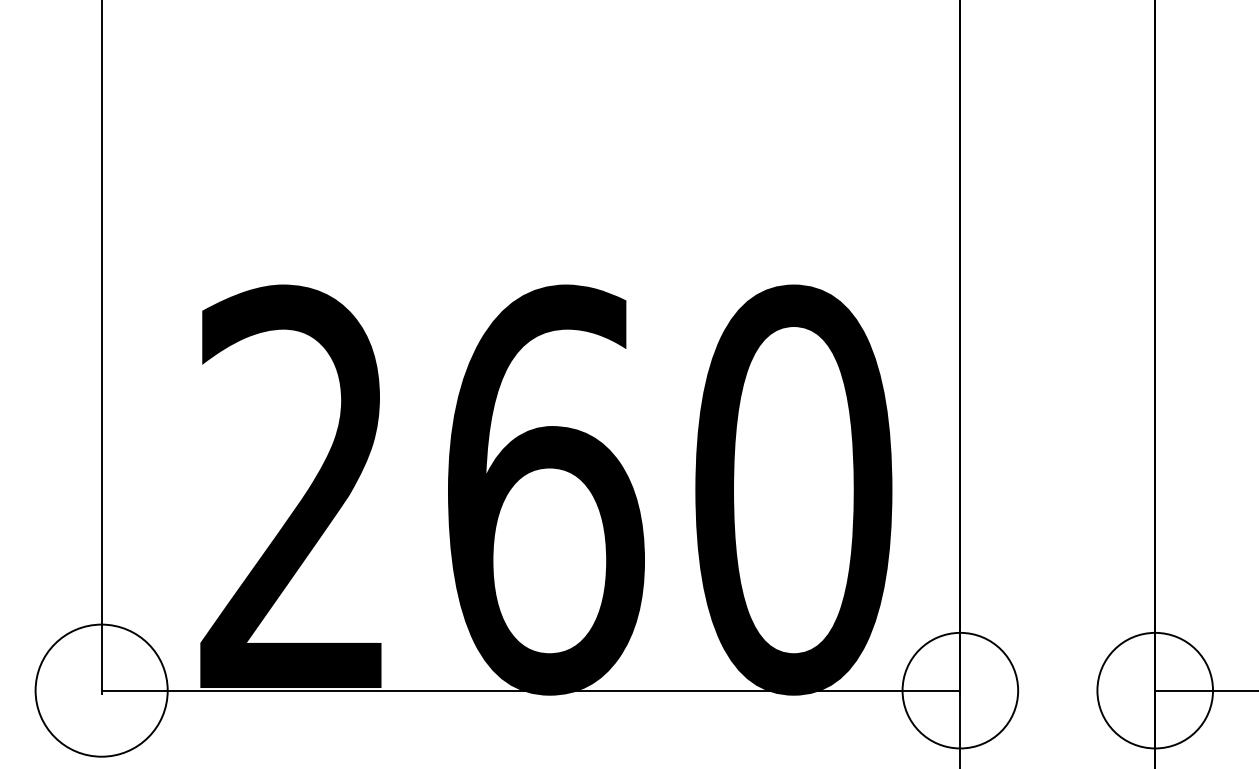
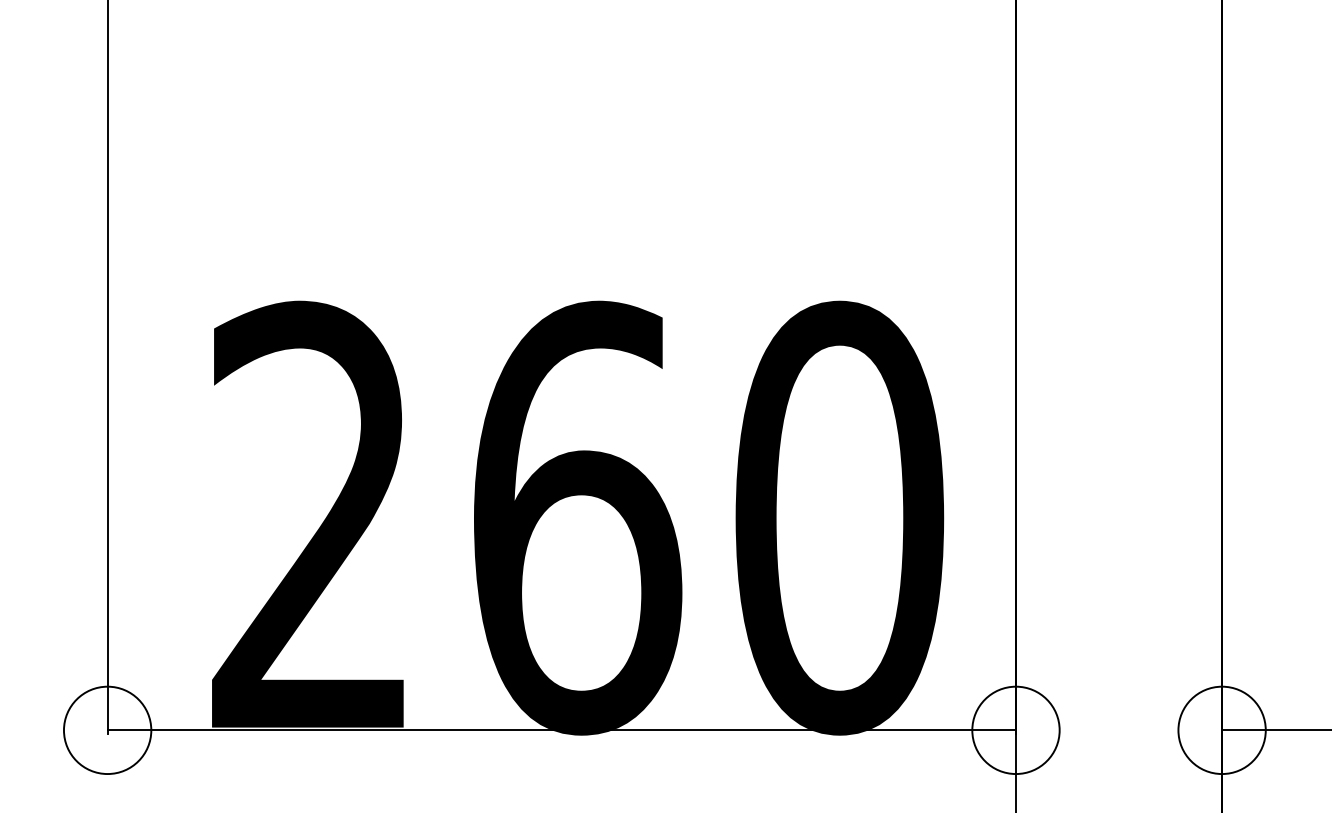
circle: (101, 690) -> (107, 730), size x0.62
circle: (960, 690) -> (1016, 730), size x0.71
circle: (1154, 690) -> (1221, 730), size x0.71

